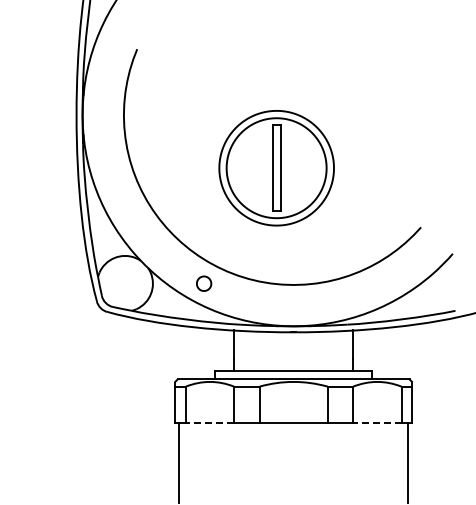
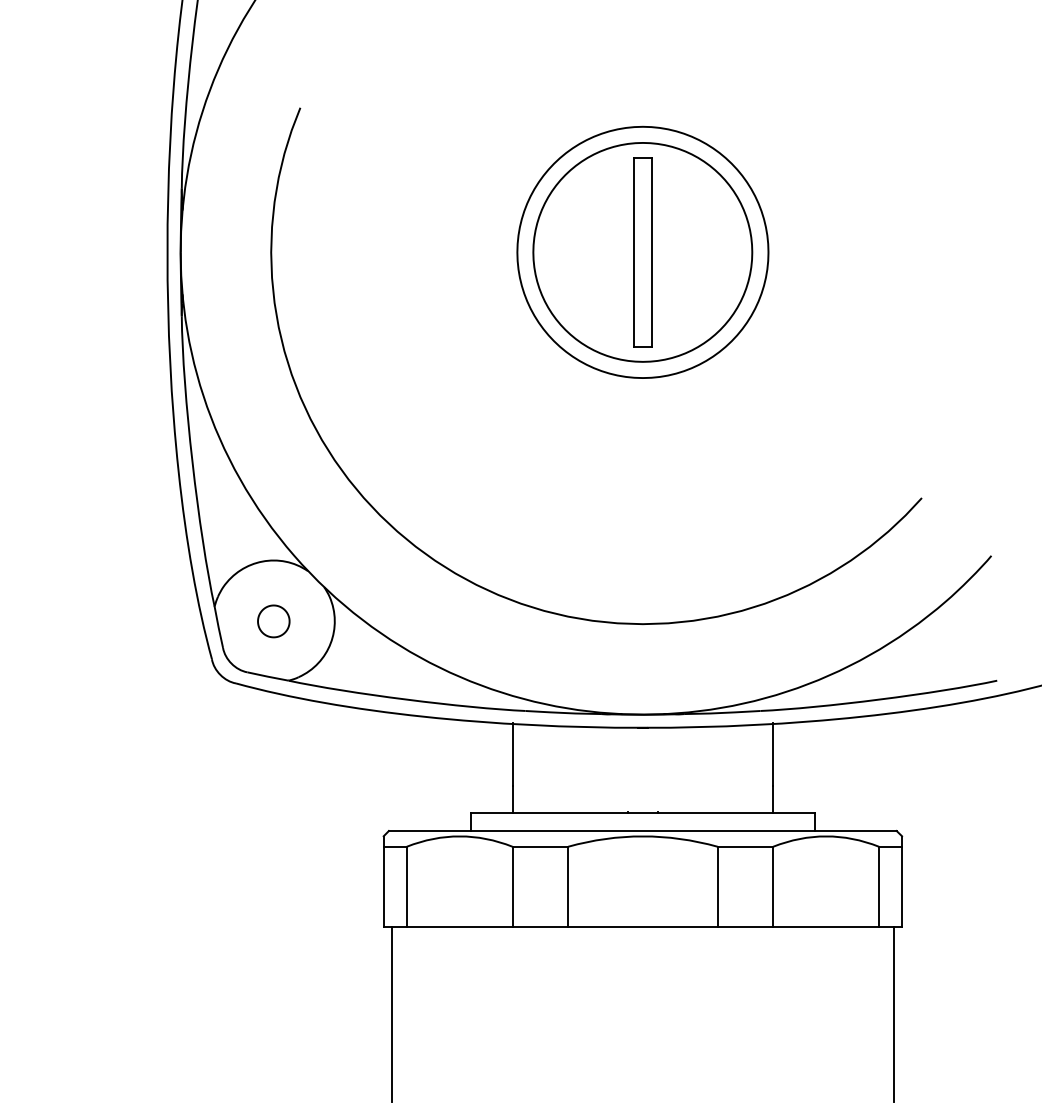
part: (276, 168) -> (642, 253), moved
part: (204, 283) -> (274, 620), moved
line: (209, 423) -> (458, 927), dashed -> solid
line: (376, 423) -> (824, 927), dashed -> solid

